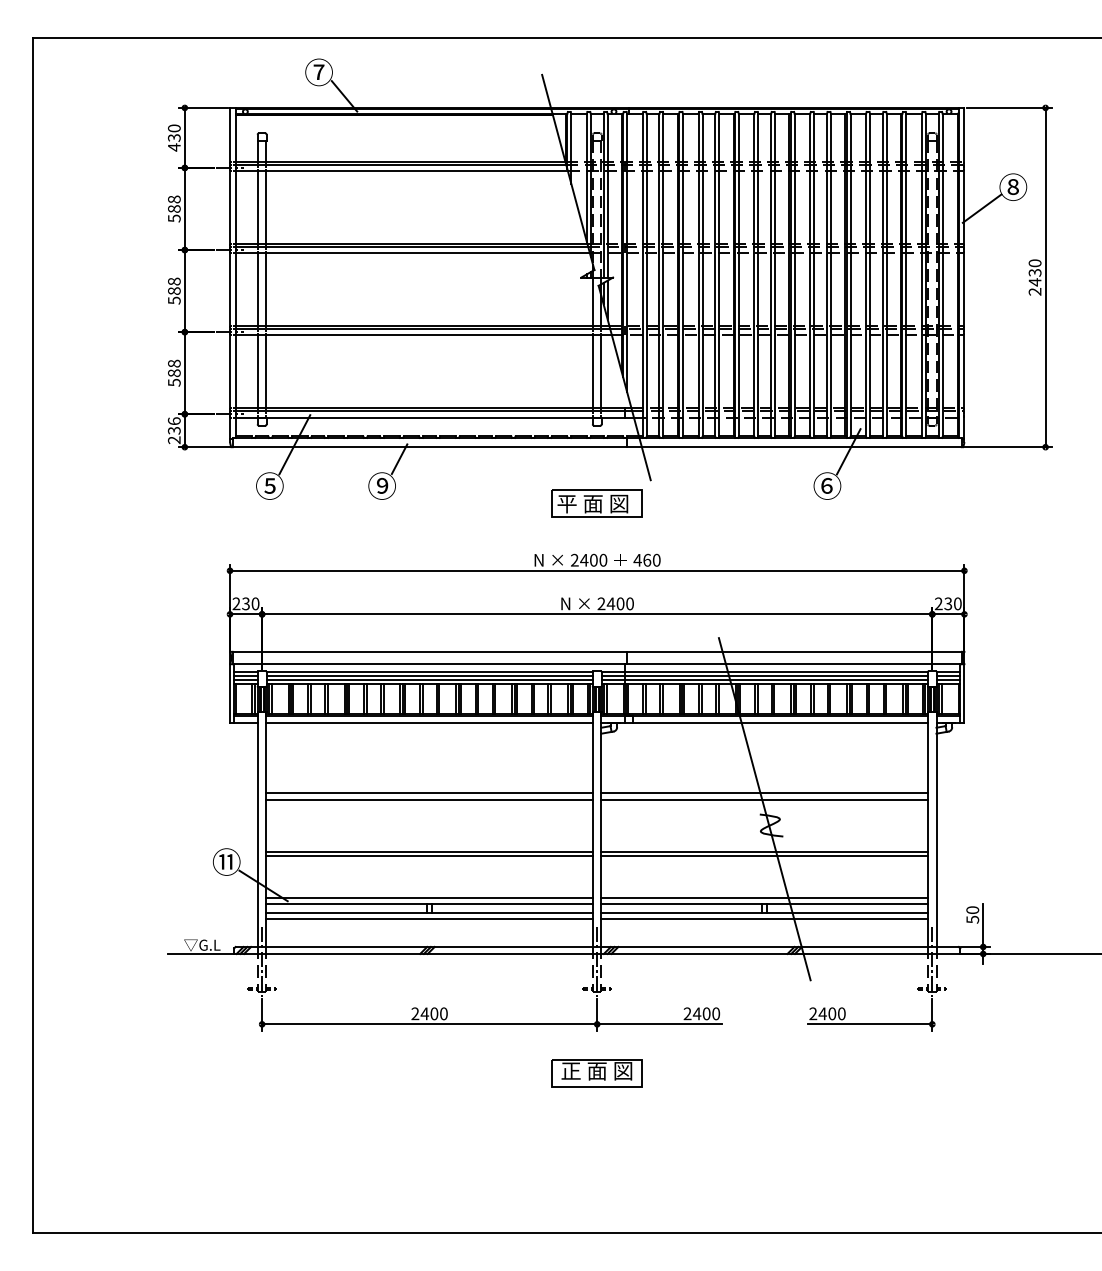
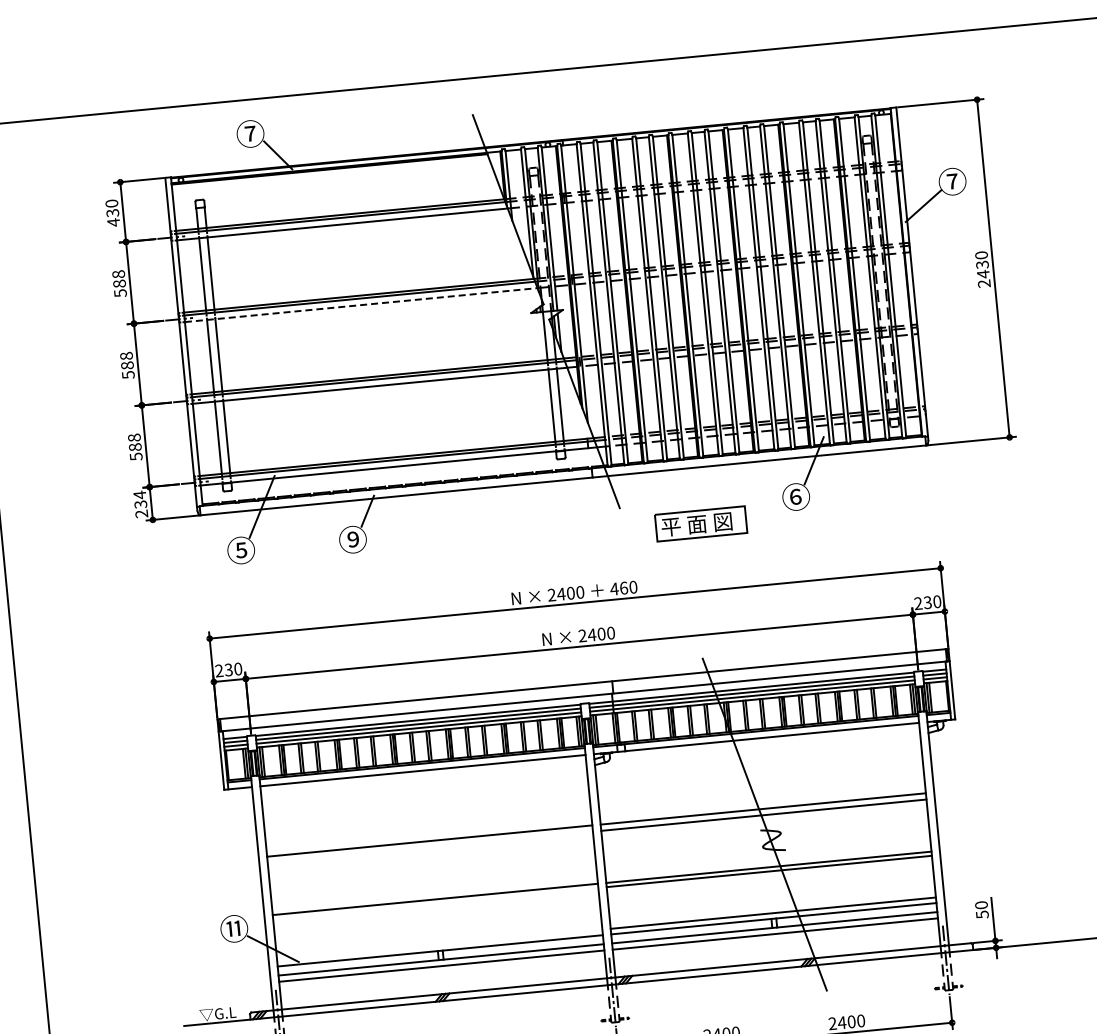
text: (1012, 187) -> (951, 182), ⑧ -> ⑦
line: (413, 253) -> (361, 305), solid -> dashed
text: (173, 421) -> (139, 495), 236 -> 234
part: (596, 503) -> (700, 523), moved
line: (429, 799) -> (430, 847), removed
line: (429, 856) -> (435, 903), removed
line: (429, 898) -> (439, 945), removed

